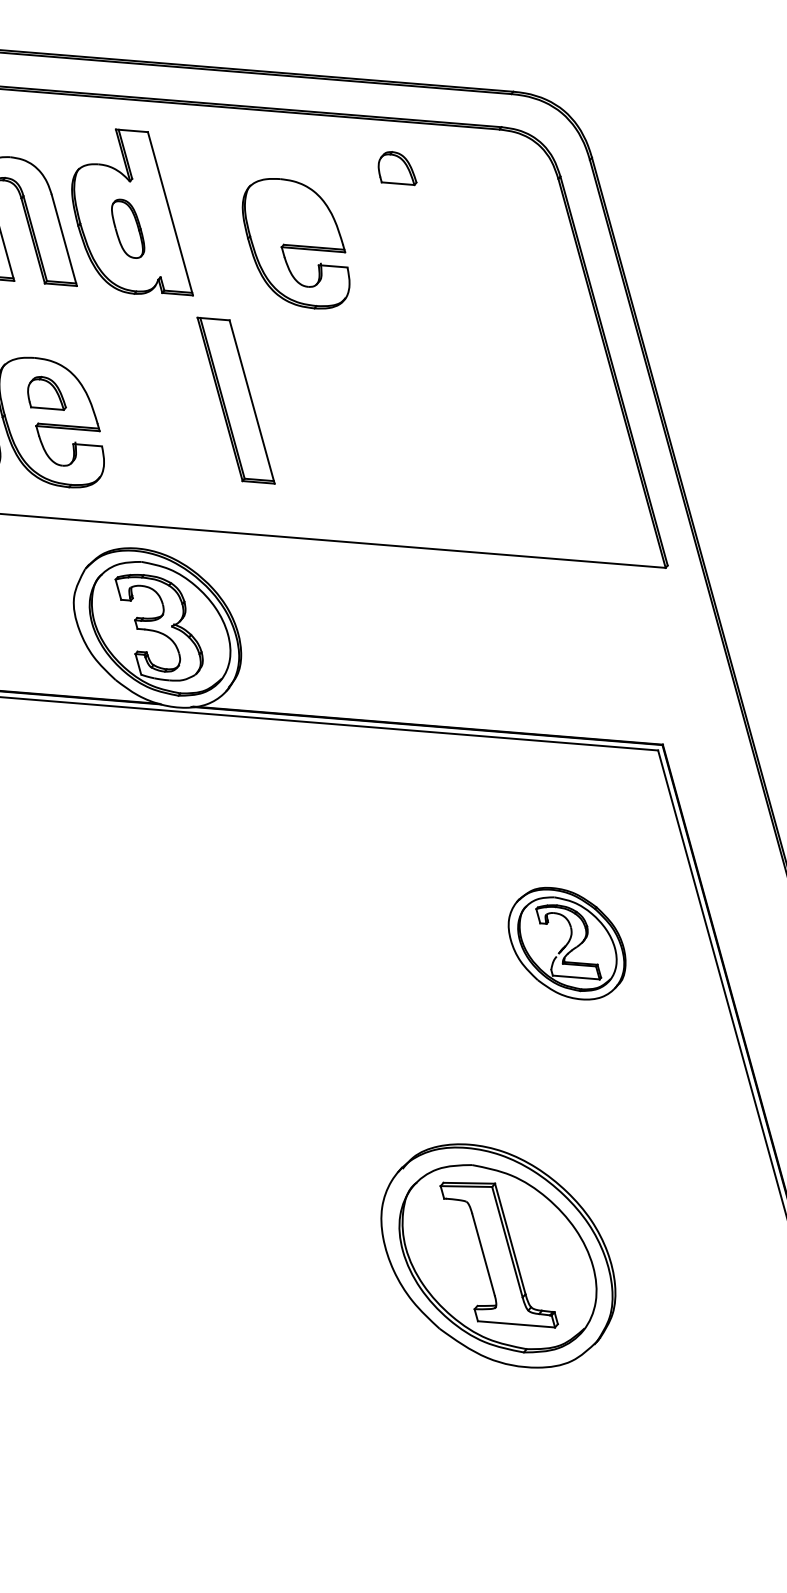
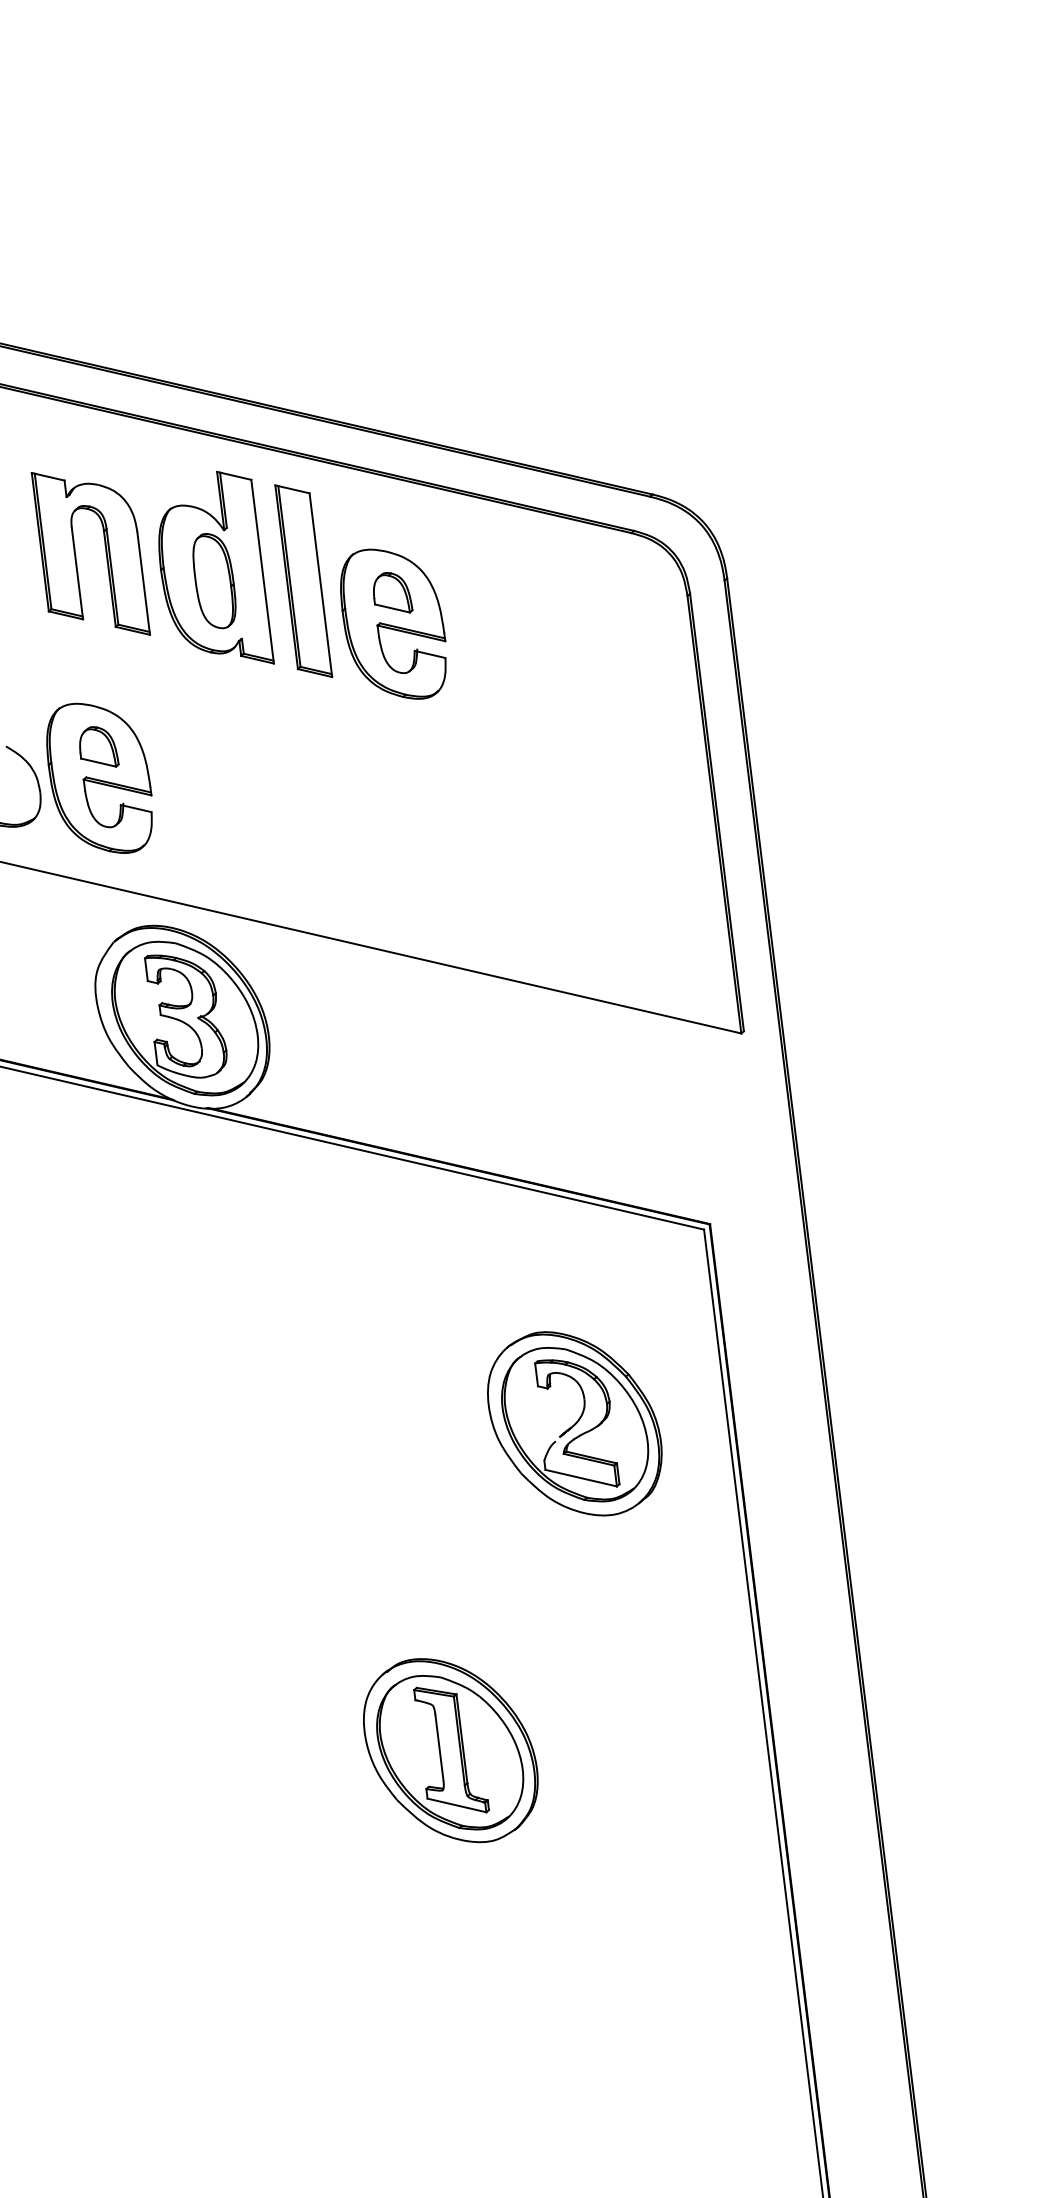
part: (396, 169) -> (393, 592), moved
part: (128, 229) -> (214, 581), size x1.43
part: (235, 400) -> (303, 580), moved
part: (566, 943) -> (574, 1423), size x1.43
part: (498, 1256) -> (450, 1750), size x0.71

